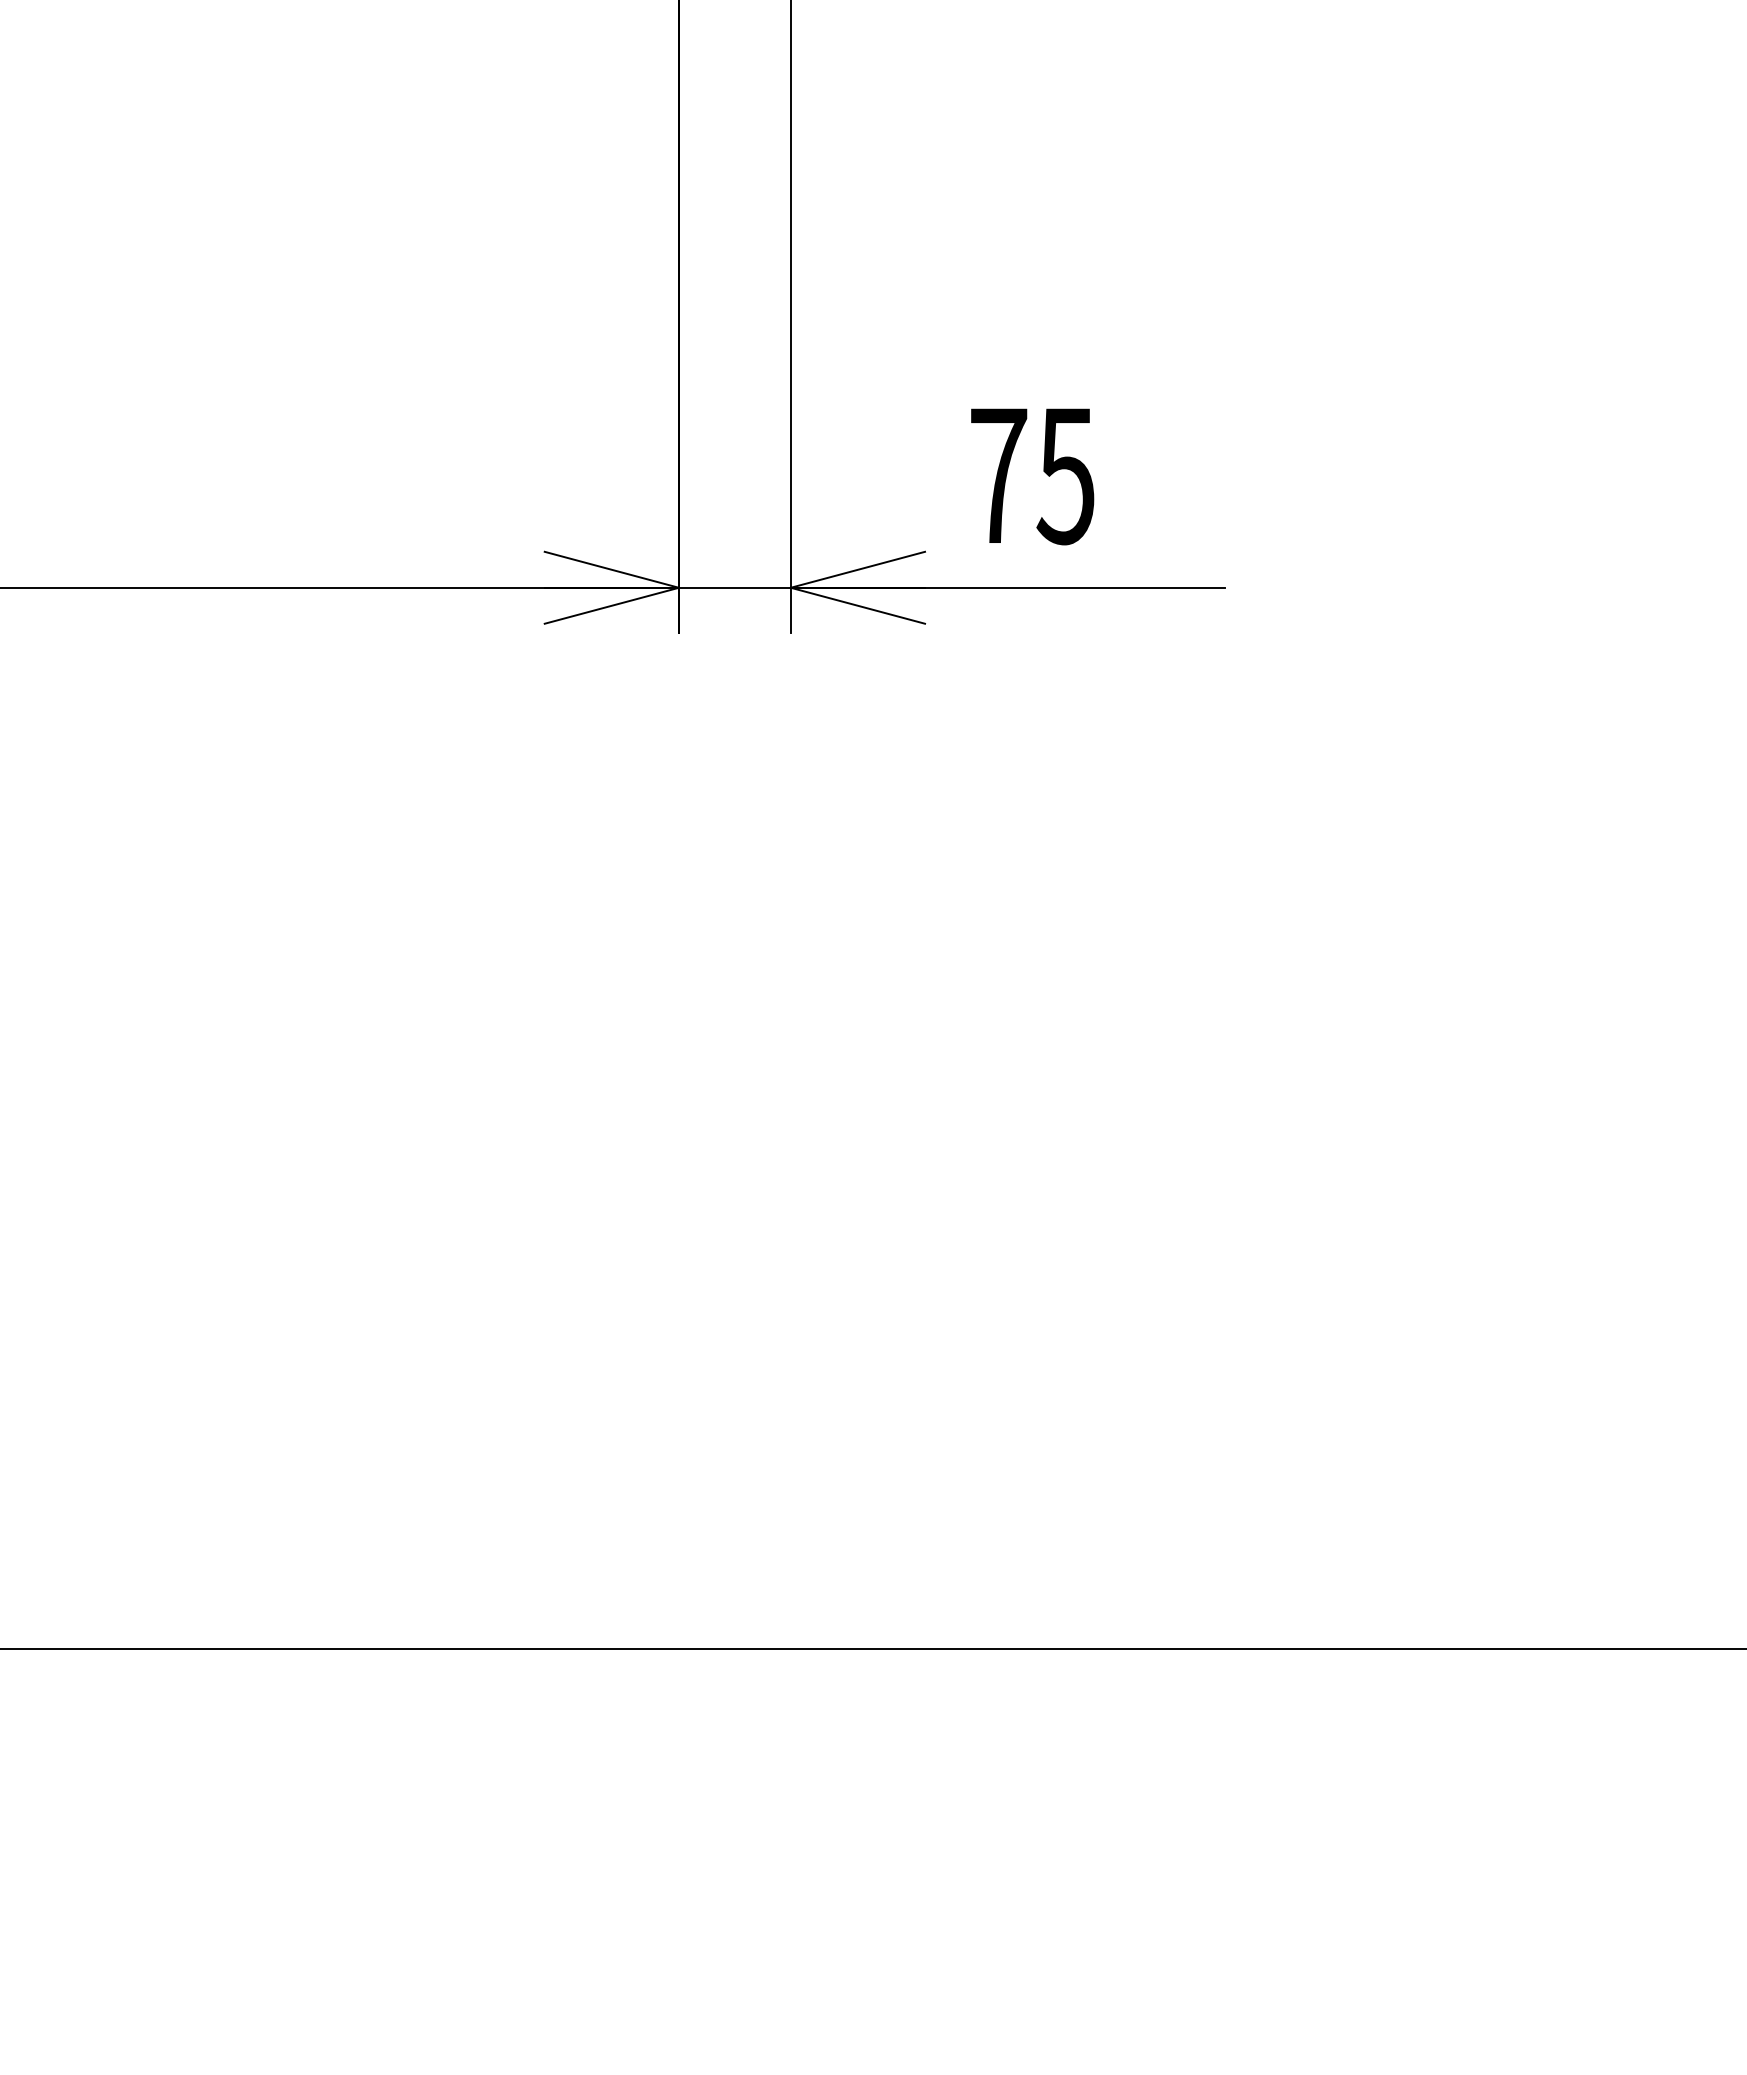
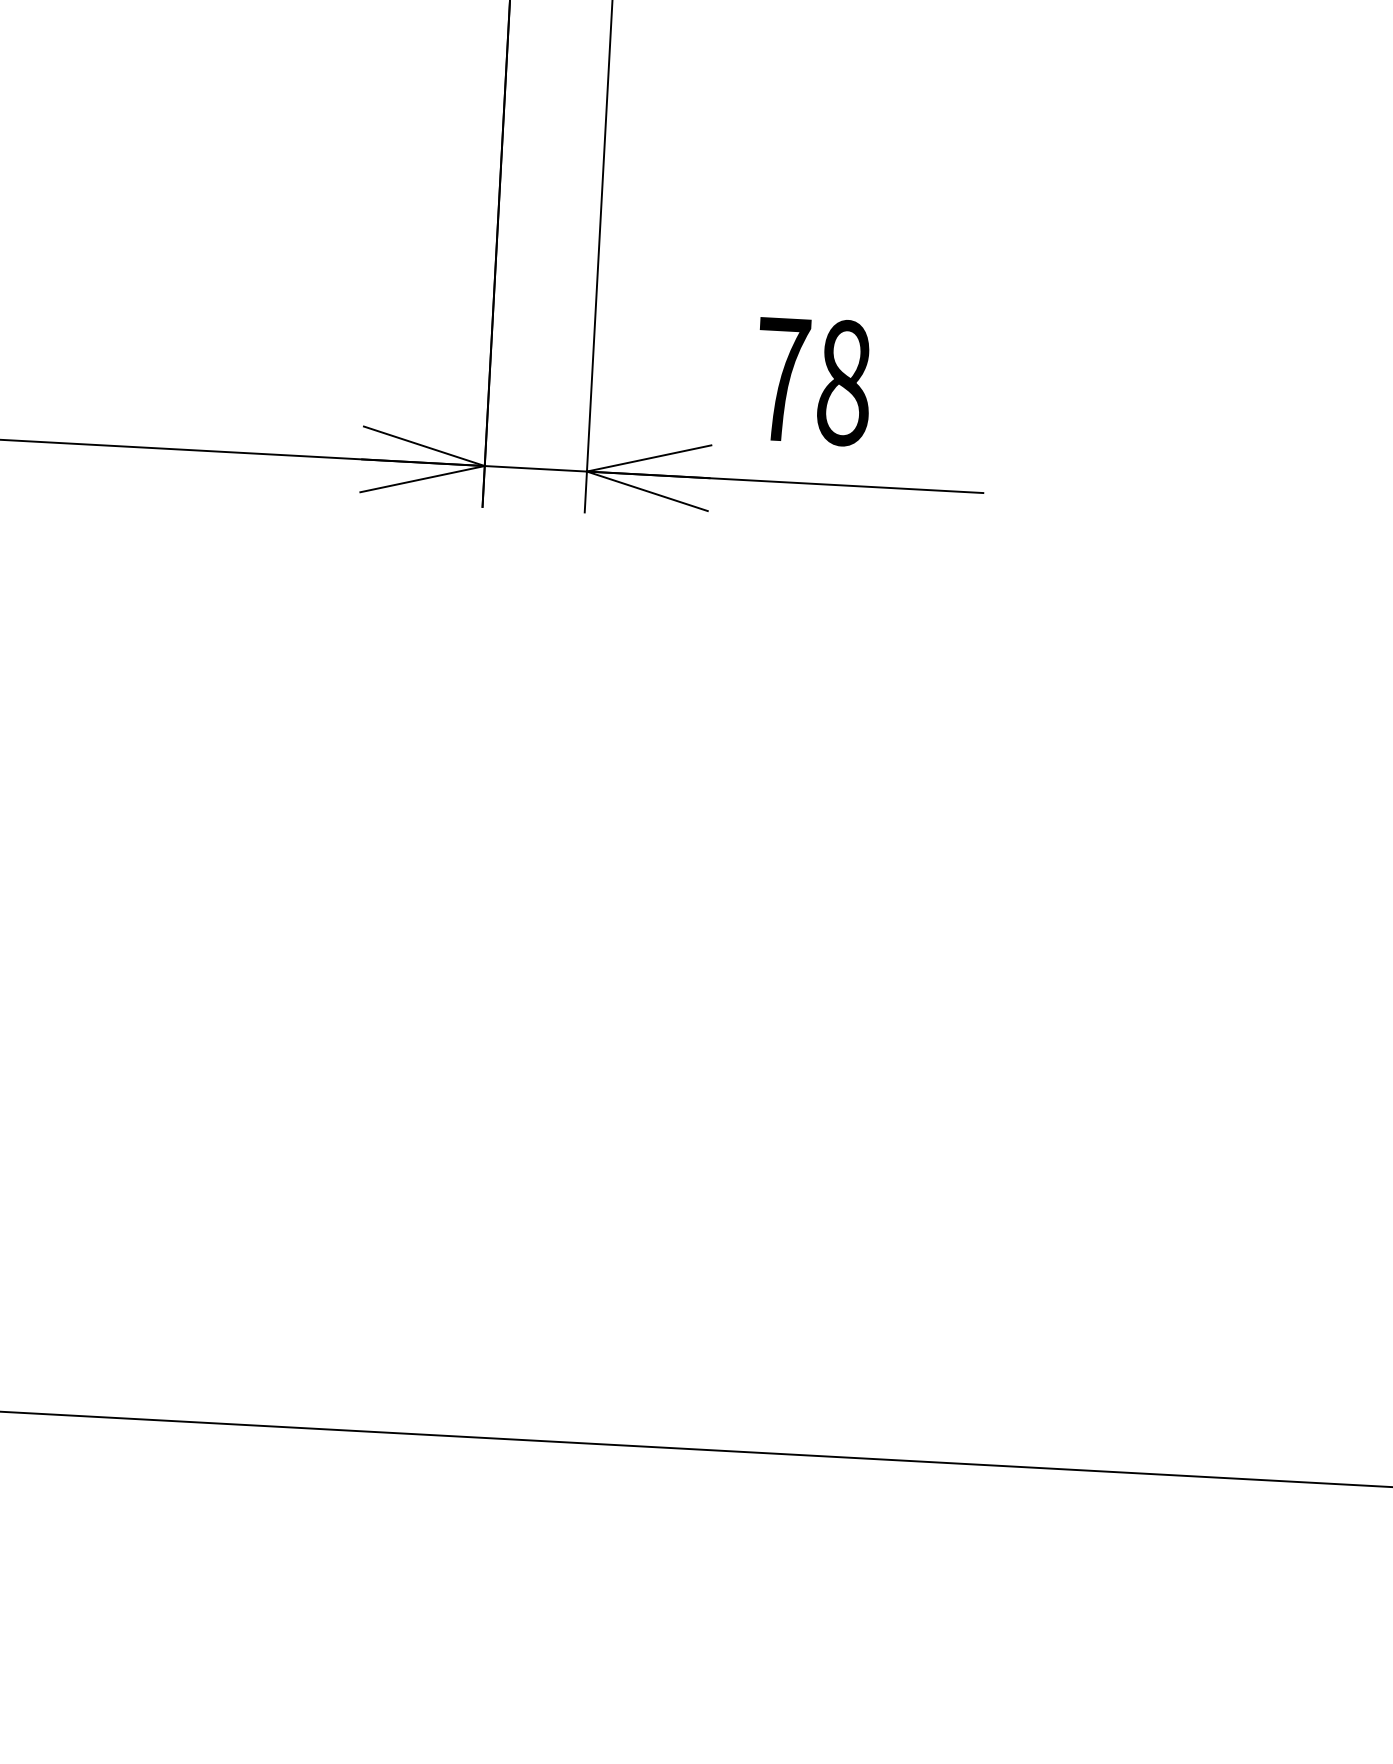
text: (1065, 475) -> (843, 382), 75 -> 78

